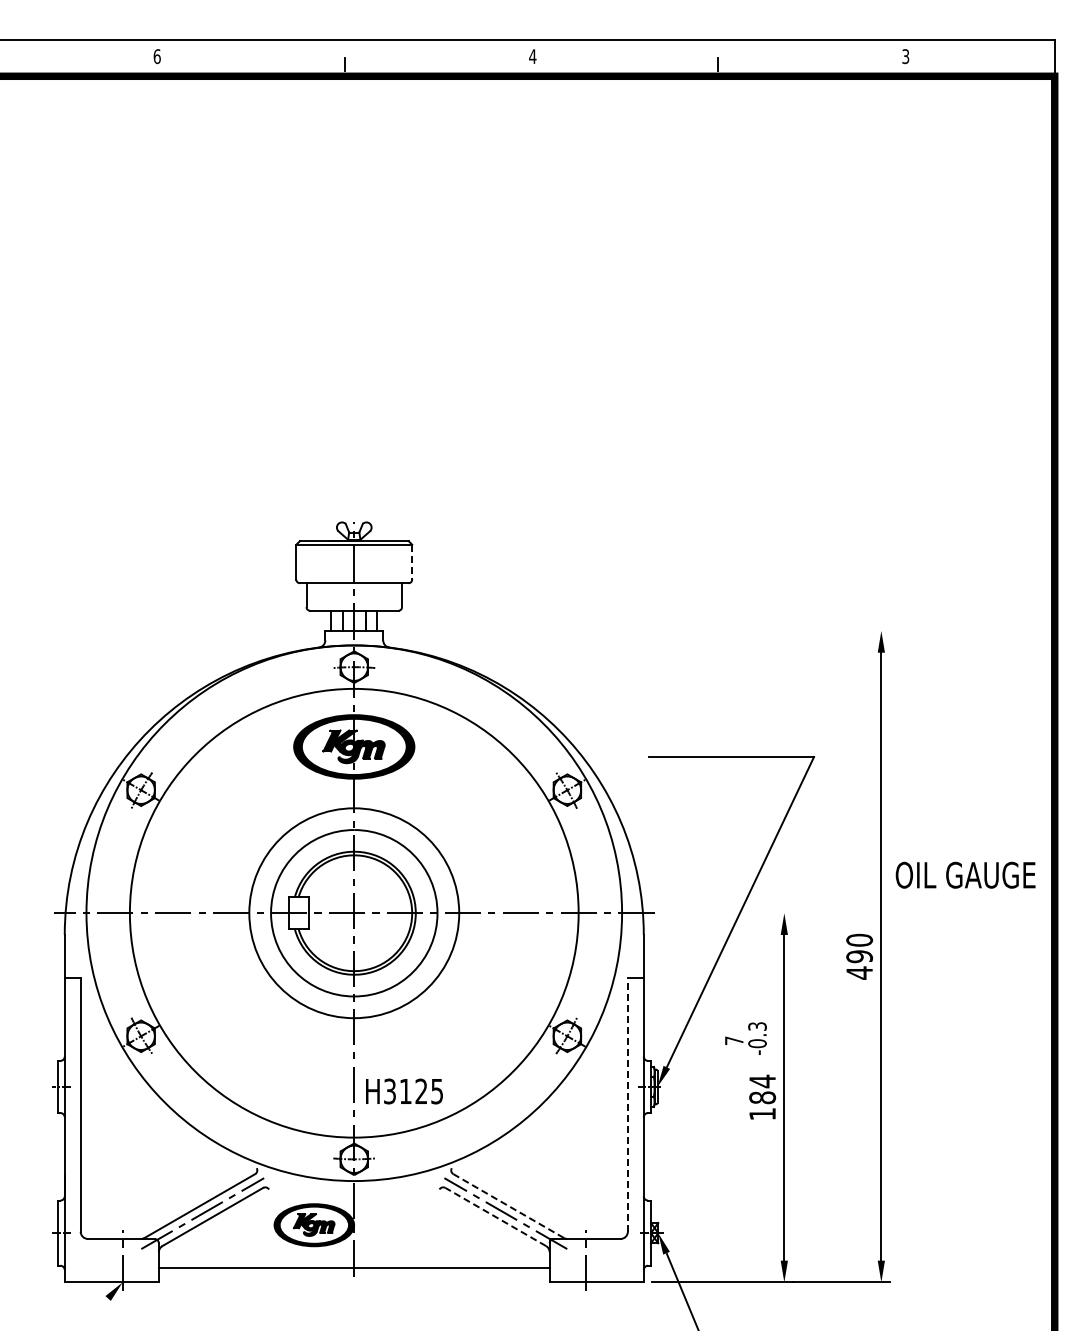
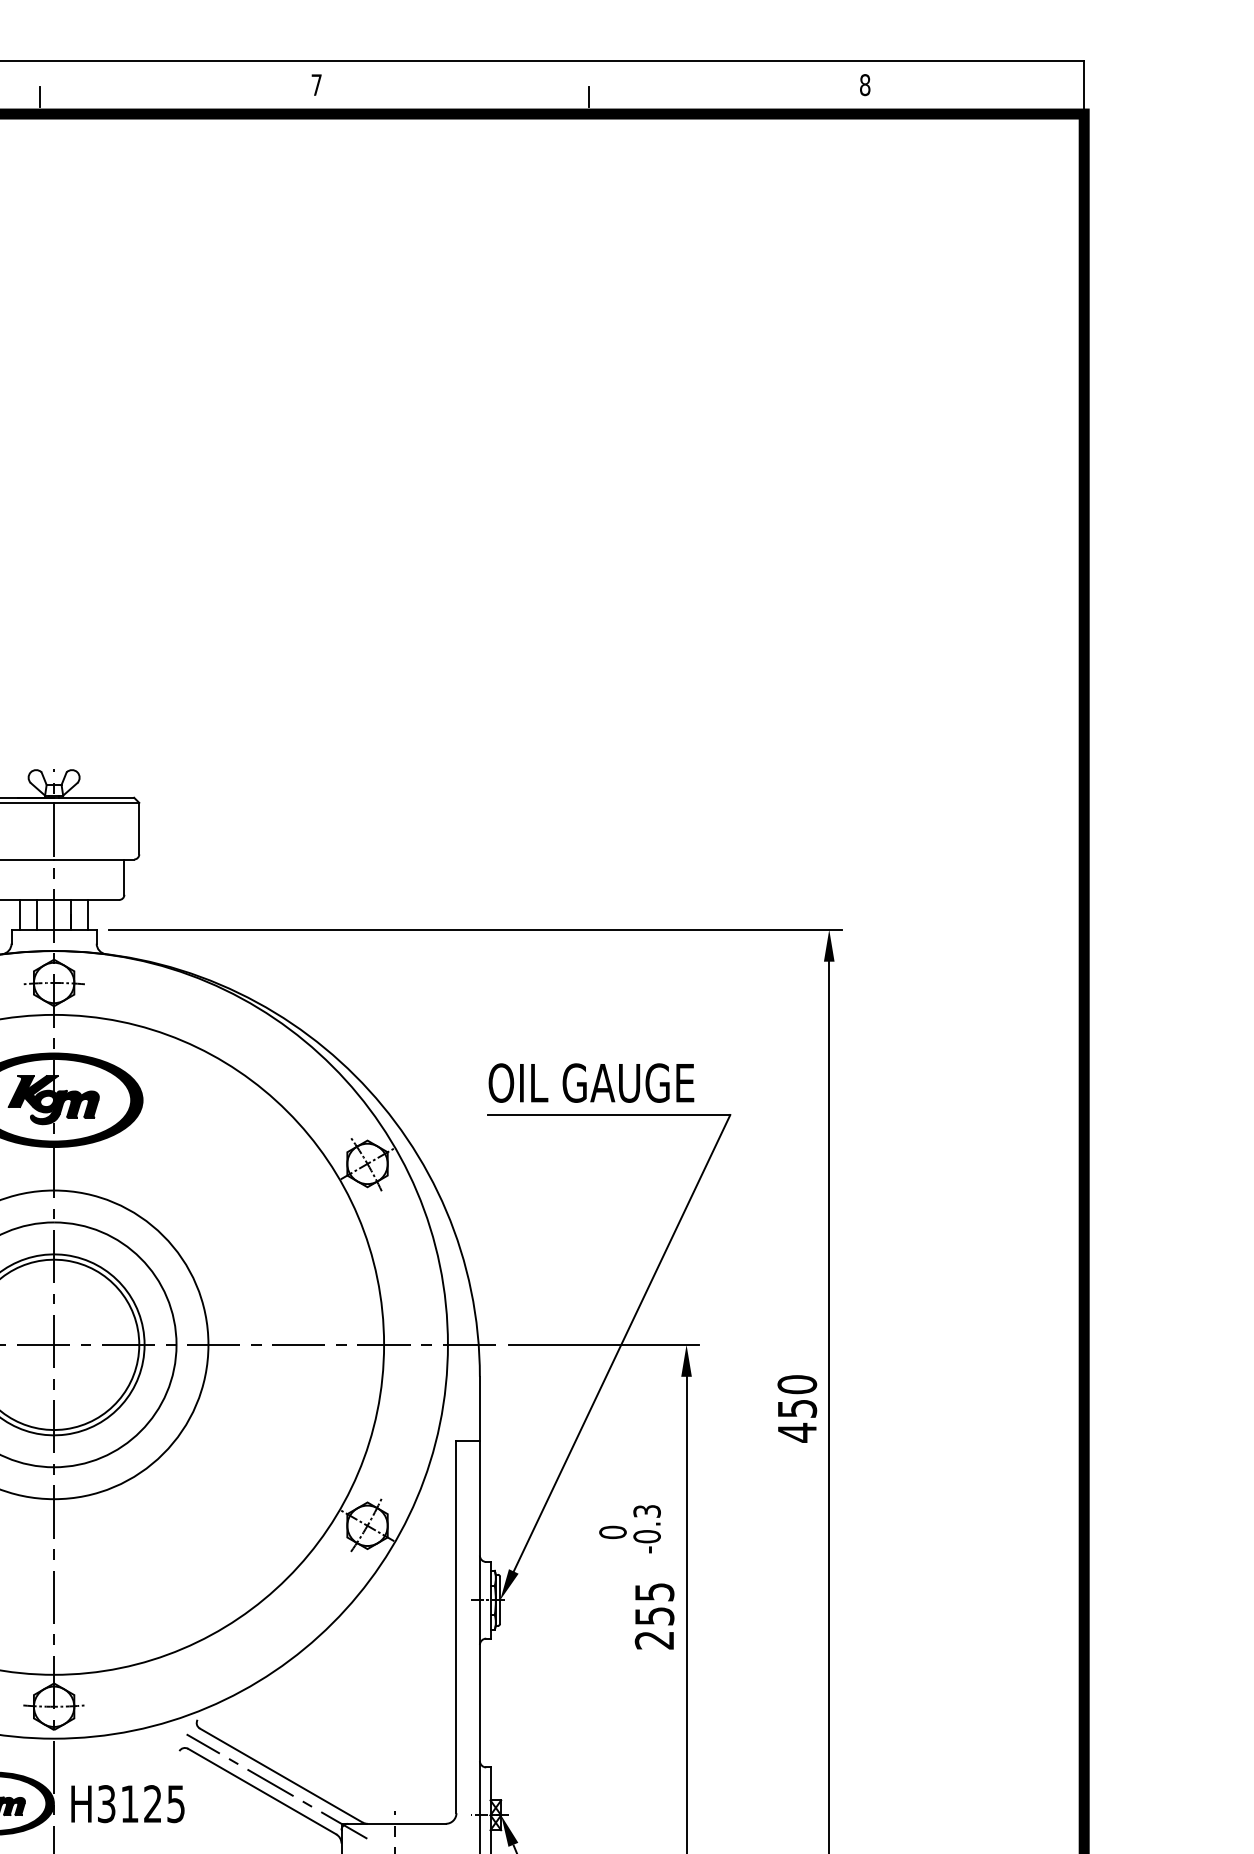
text: (532, 56) -> (316, 84), 4 -> 7
text: (905, 56) -> (864, 84), 3 -> 8
line: (412, 562) -> (139, 829), dashed -> solid
line: (640, 630) -> (475, 929), added
text: (965, 874) -> (591, 1081), moved
line: (728, 913) -> (604, 1345), added
text: (859, 956) -> (797, 1408), 490 -> 450
text: (734, 1040) -> (613, 1531), 7 -> 0
text: (404, 1091) -> (127, 1804), moved
text: (762, 1097) -> (654, 1615), 184 -> 255
line: (627, 1105) -> (455, 1627), dashed -> solid
line: (508, 1206) -> (280, 1776), dashed -> solid
line: (495, 1216) -> (261, 1790), dashed -> solid

